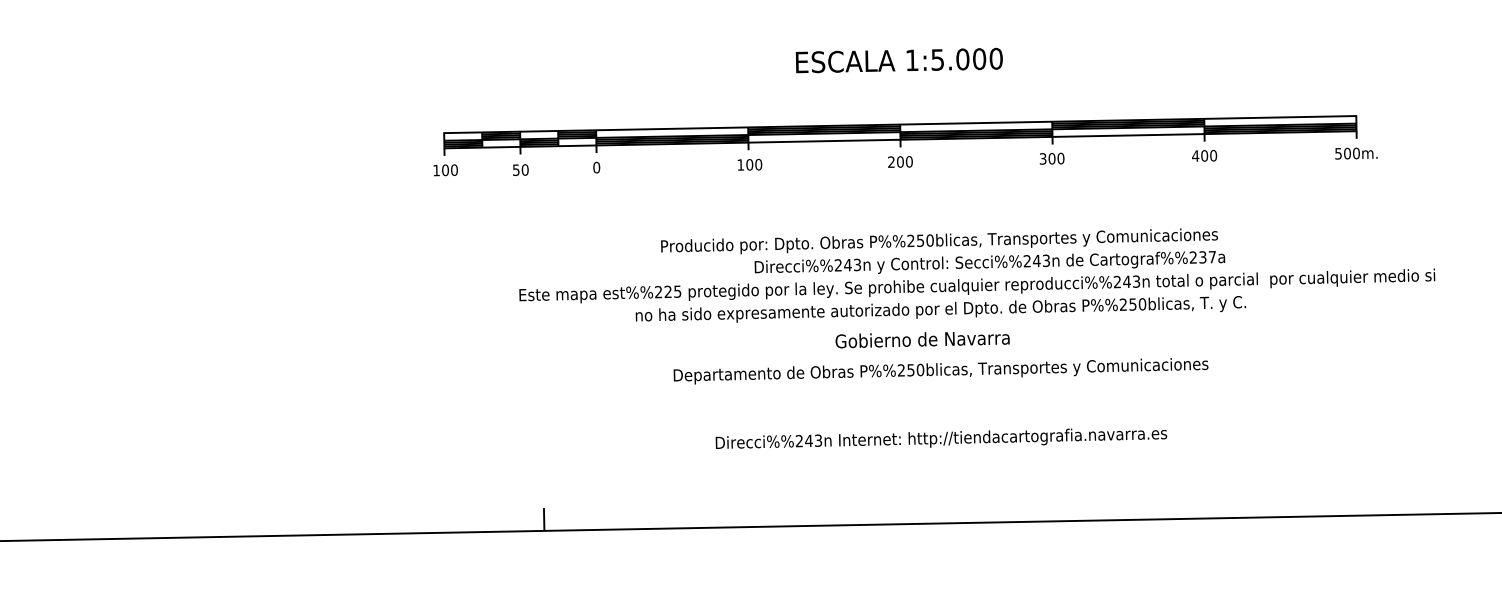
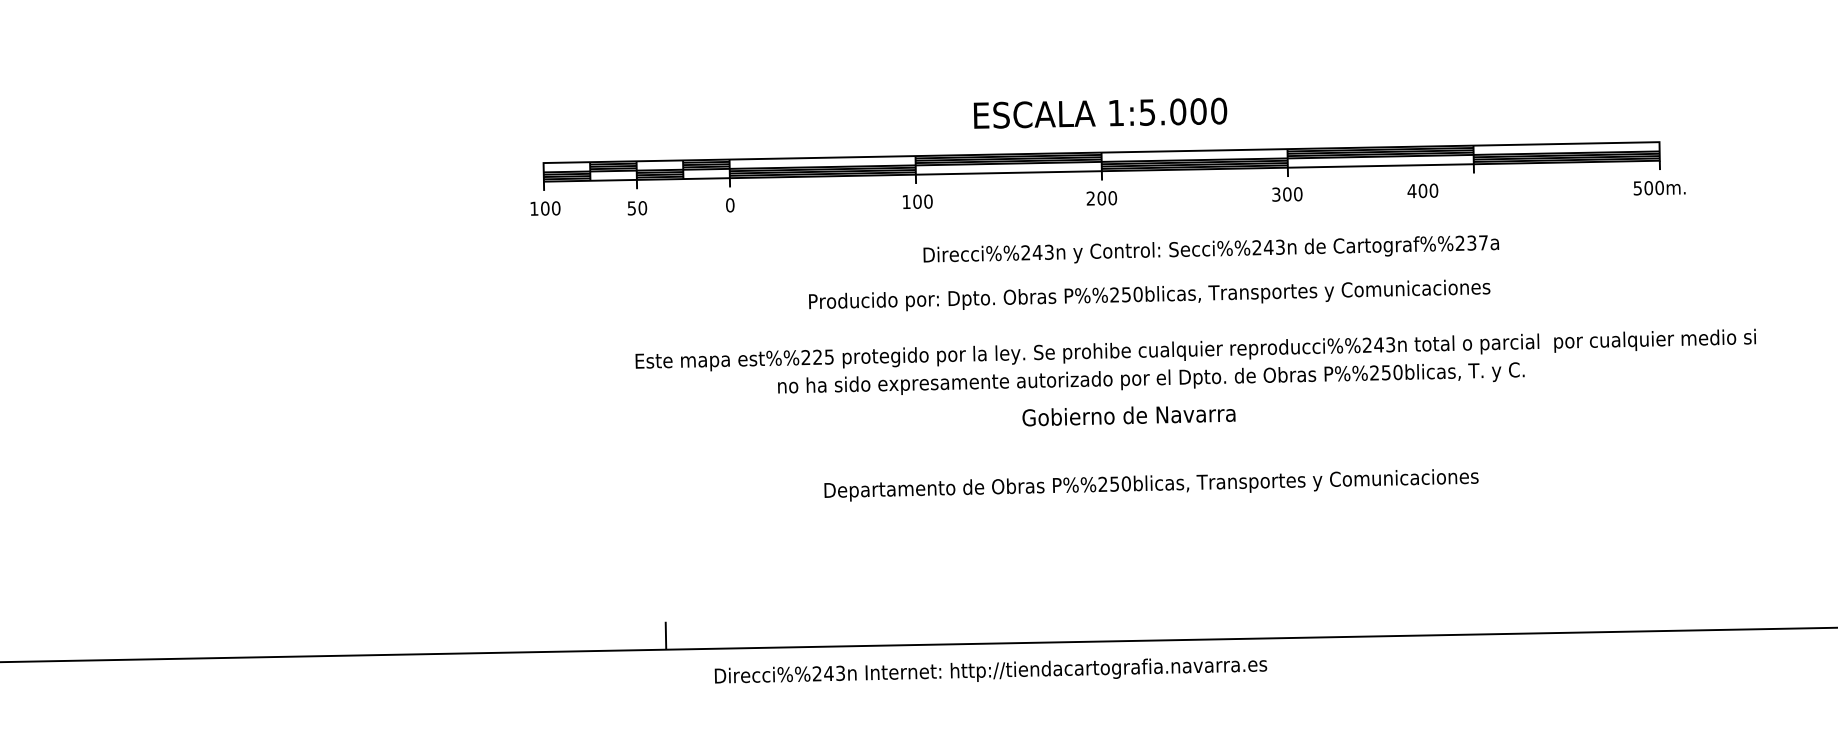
text: (899, 59) -> (1100, 112), moved
text: (1204, 155) -> (1422, 190), moved
text: (990, 262) -> (1211, 249), moved
text: (941, 371) -> (1151, 485), moved
text: (941, 438) -> (990, 670), moved

